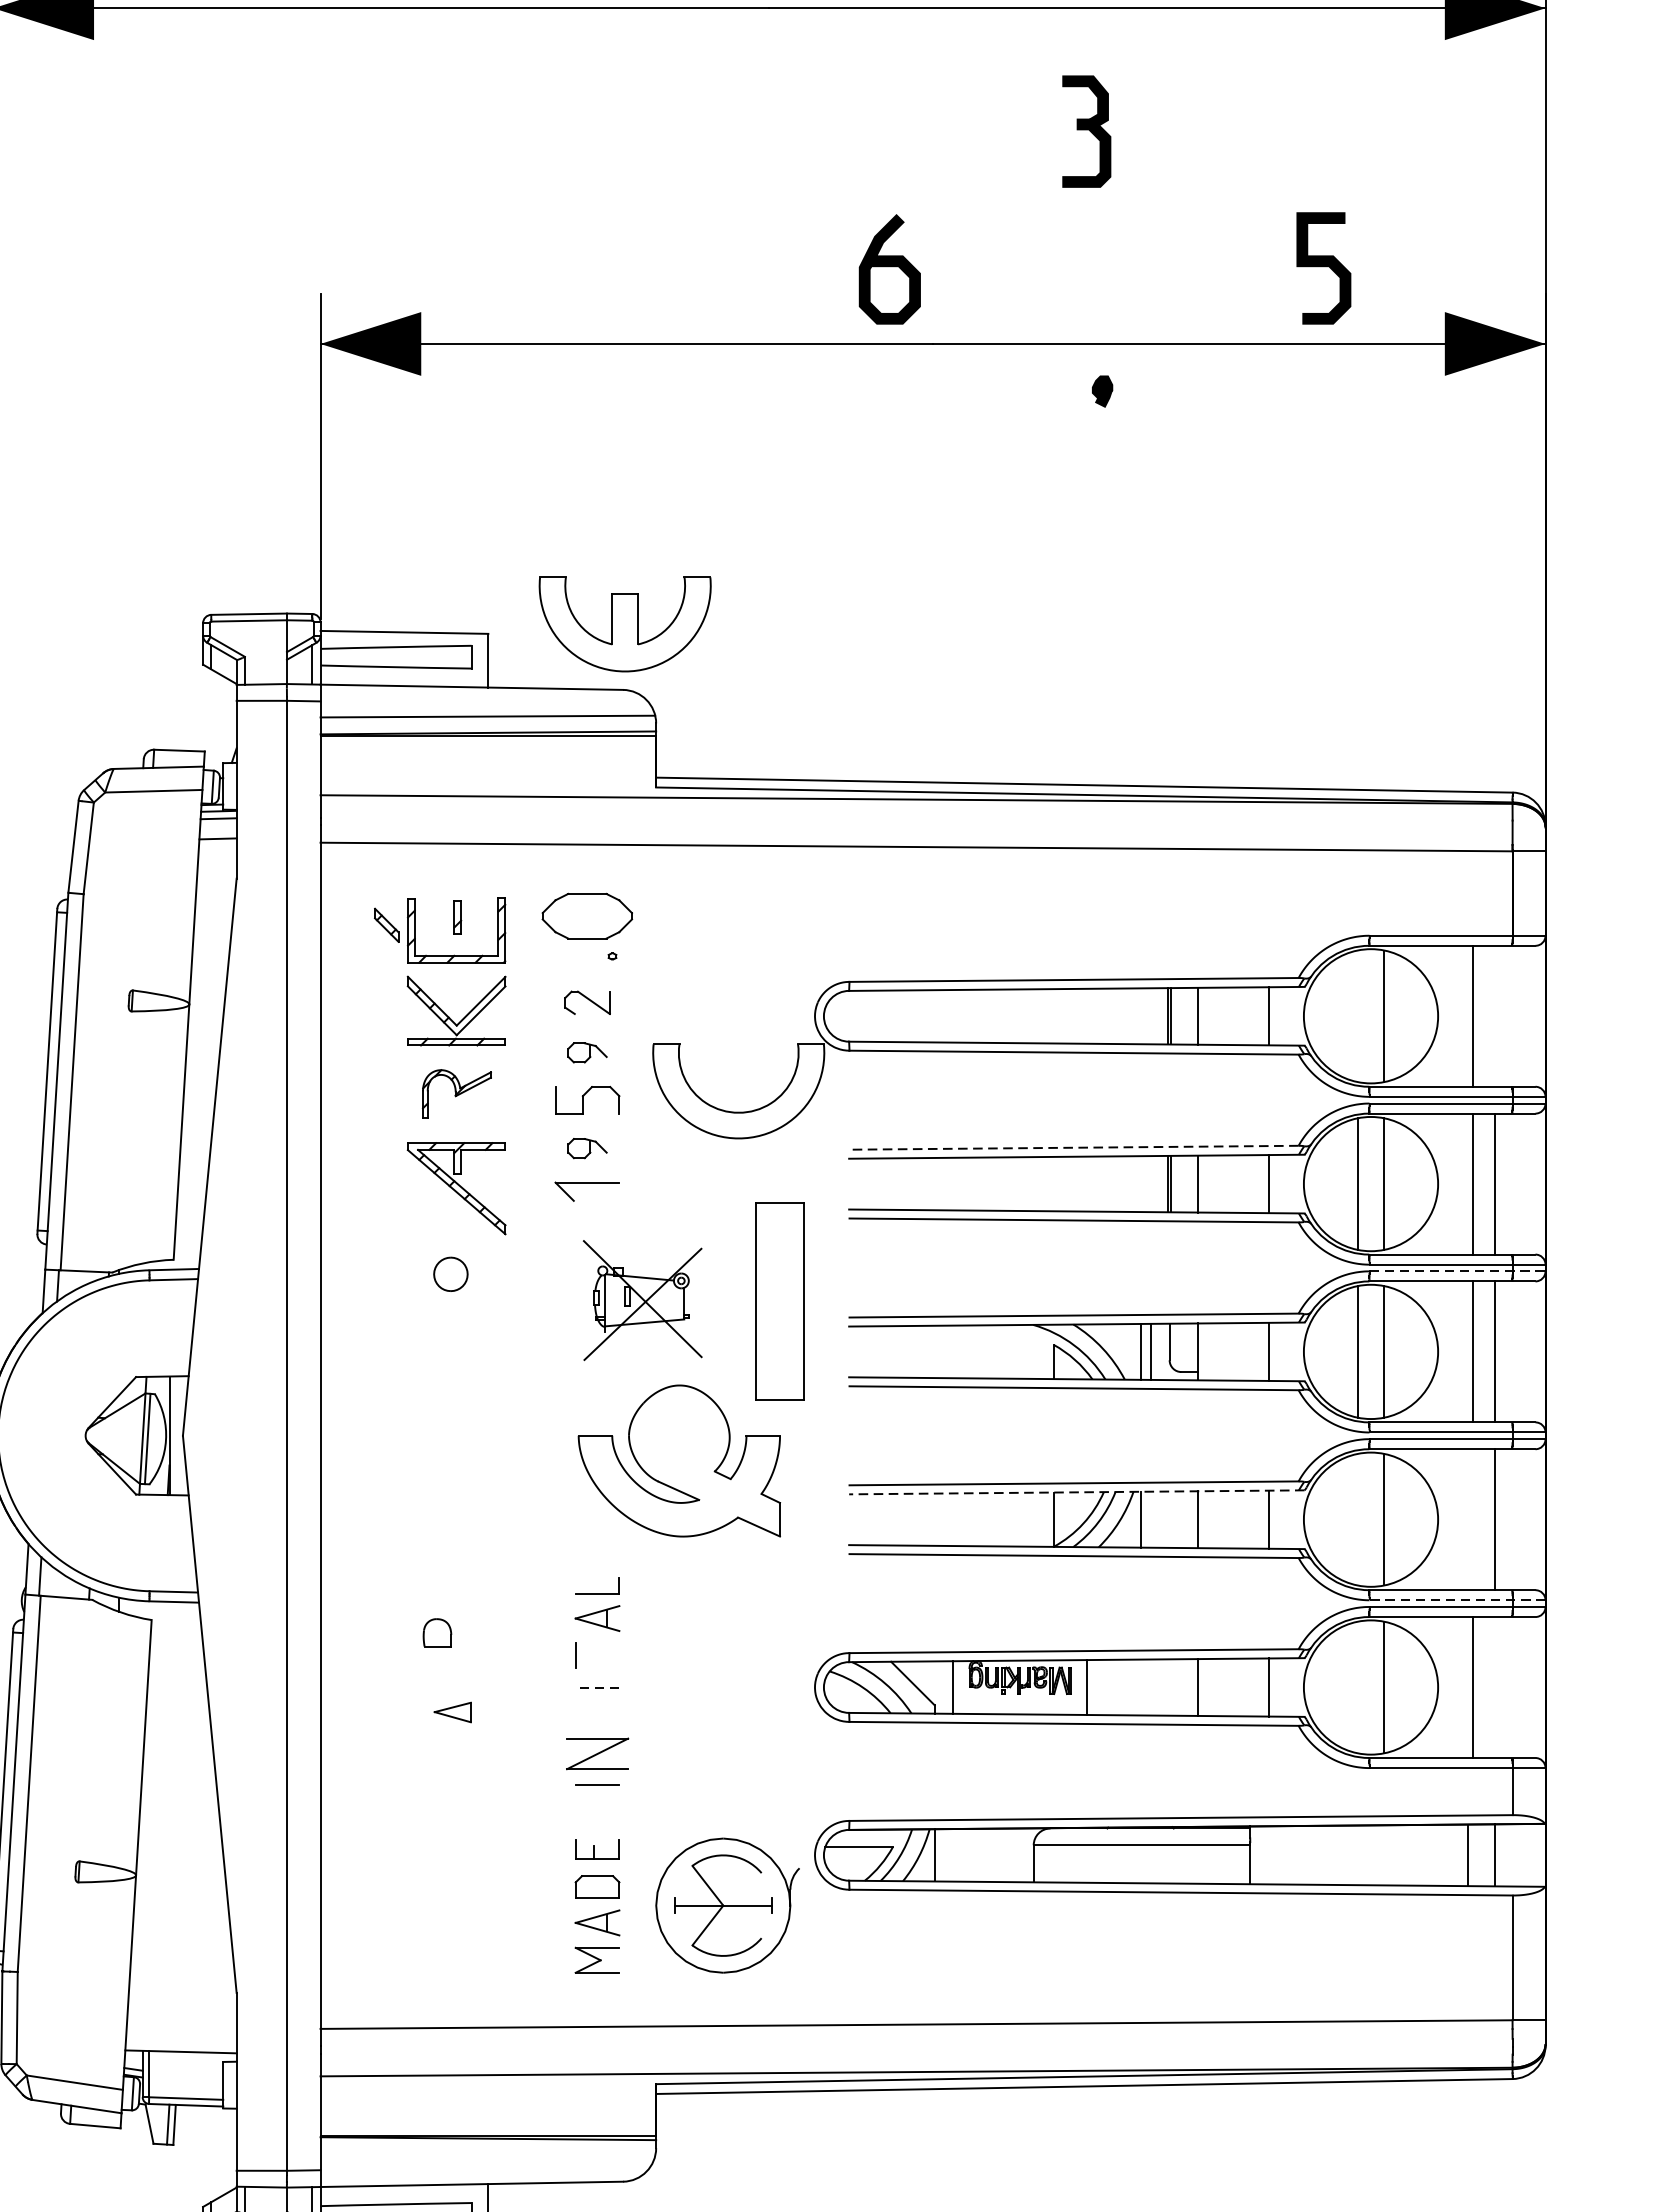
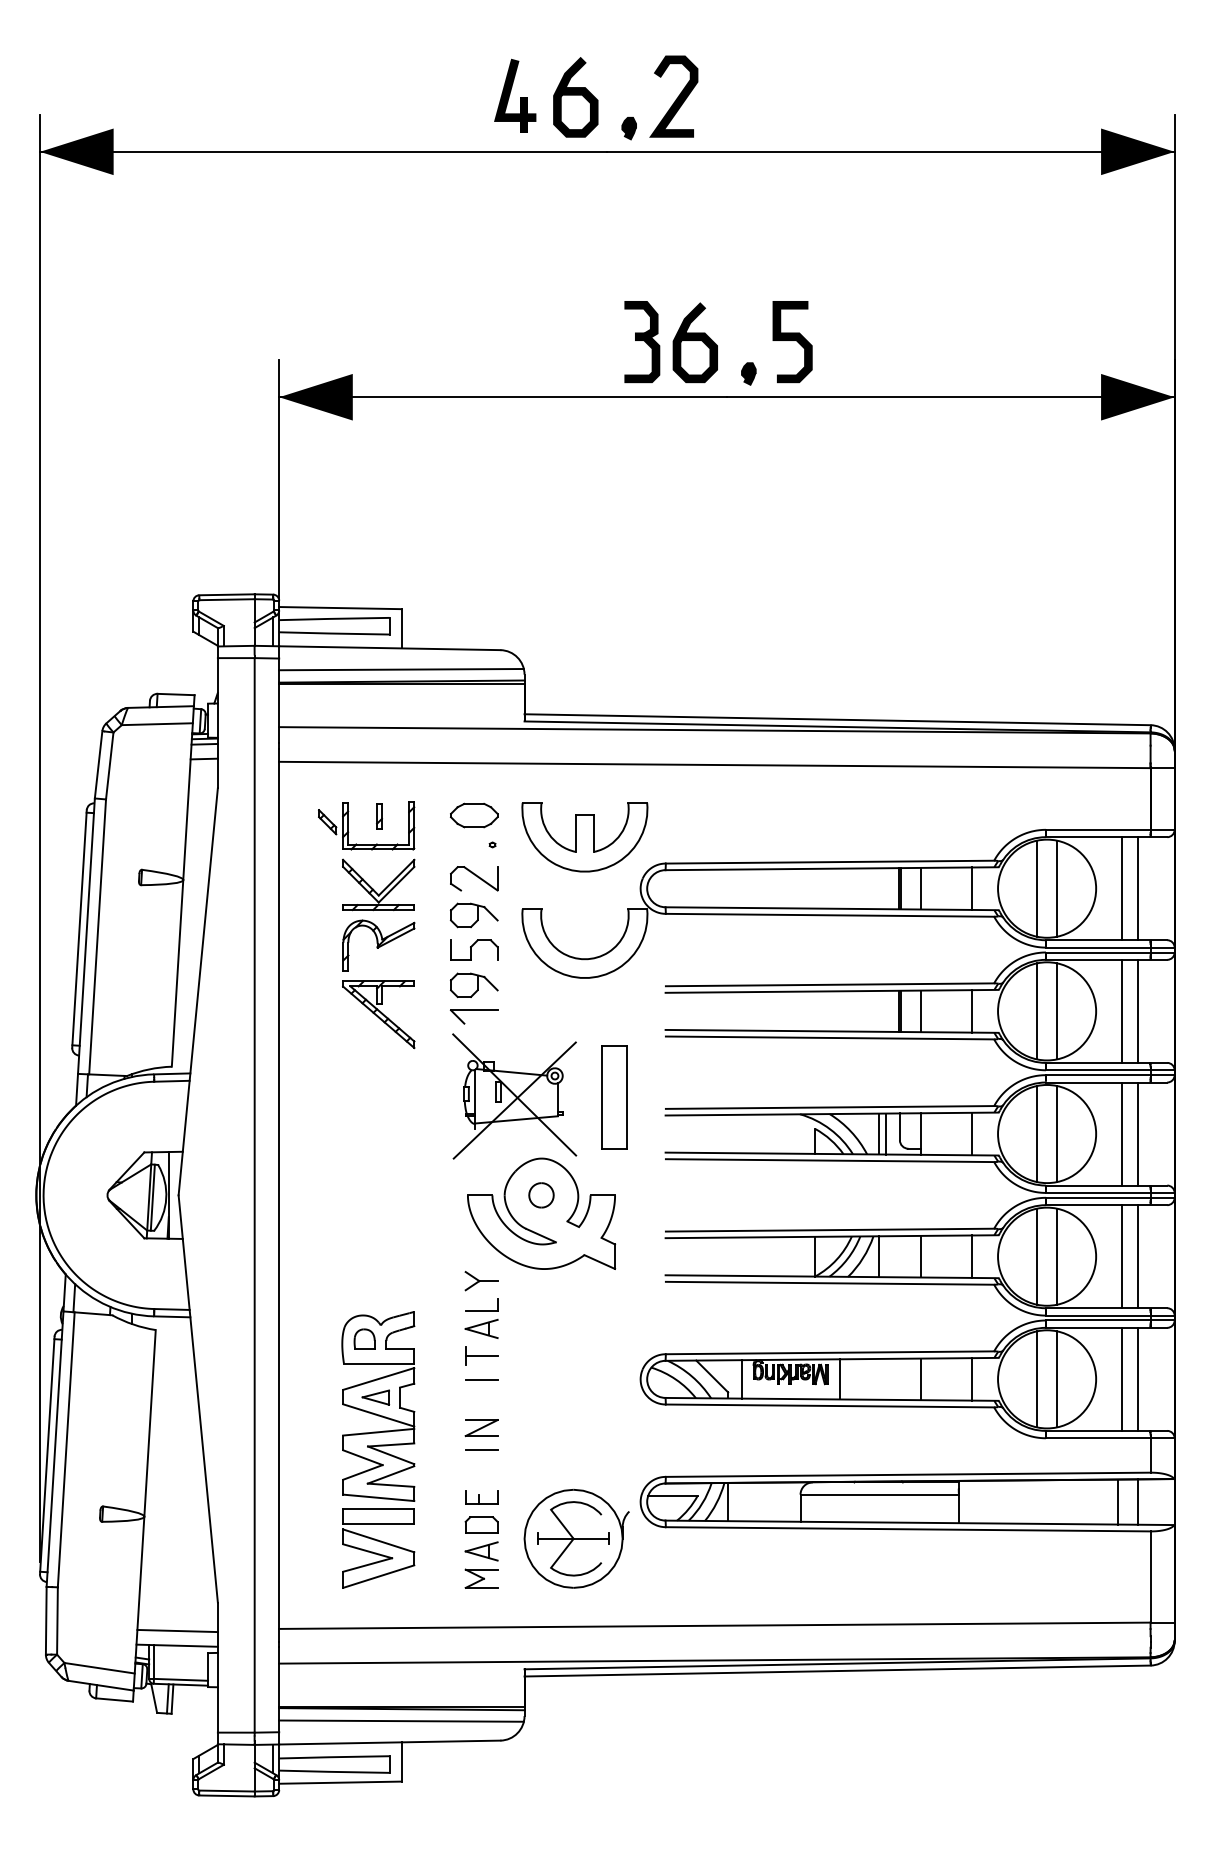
part: (1087, 132) -> (642, 342), moved
curve: (1323, 266) -> (792, 340), moved
part: (1102, 390) -> (748, 373), moved
part: (624, 624) -> (584, 837), moved
part: (587, 916) -> (474, 815), size x0.71
part: (587, 1002) -> (474, 878), size x1.43
line: (1357, 1015) -> (1037, 888), added
line: (1494, 1015) -> (1137, 888), added
part: (587, 1052) -> (474, 915), size x1.67
part: (456, 1093) -> (378, 945), size x1.43
line: (1073, 1147) -> (829, 984), dashed -> solid
part: (587, 1148) -> (474, 985), size x1.67
line: (1457, 1271) -> (1110, 1075), dashed -> solid
part: (450, 1274) -> (541, 1195), moved
part: (642, 1300) -> (514, 1096), size x1.43
part: (779, 1301) -> (614, 1097), size x0.71
line: (1076, 1492) -> (831, 1236), dashed -> solid
line: (1357, 1519) -> (1037, 1256), added
line: (1472, 1519) -> (1121, 1256), added
part: (597, 1553) -> (481, 1281), added
line: (1456, 1600) -> (1109, 1315), dashed -> solid
line: (597, 1656) -> (481, 1356), added
line: (1494, 1686) -> (1137, 1378), added
line: (597, 1687) -> (481, 1379), dashed -> solid
line: (1357, 1687) -> (1037, 1379), added
part: (597, 1754) -> (481, 1428), size x0.71
part: (456, 1783) -> (378, 1449), added
line: (181, 2031) -> (177, 1630), added
line: (487, 2154) -> (401, 1720), added

